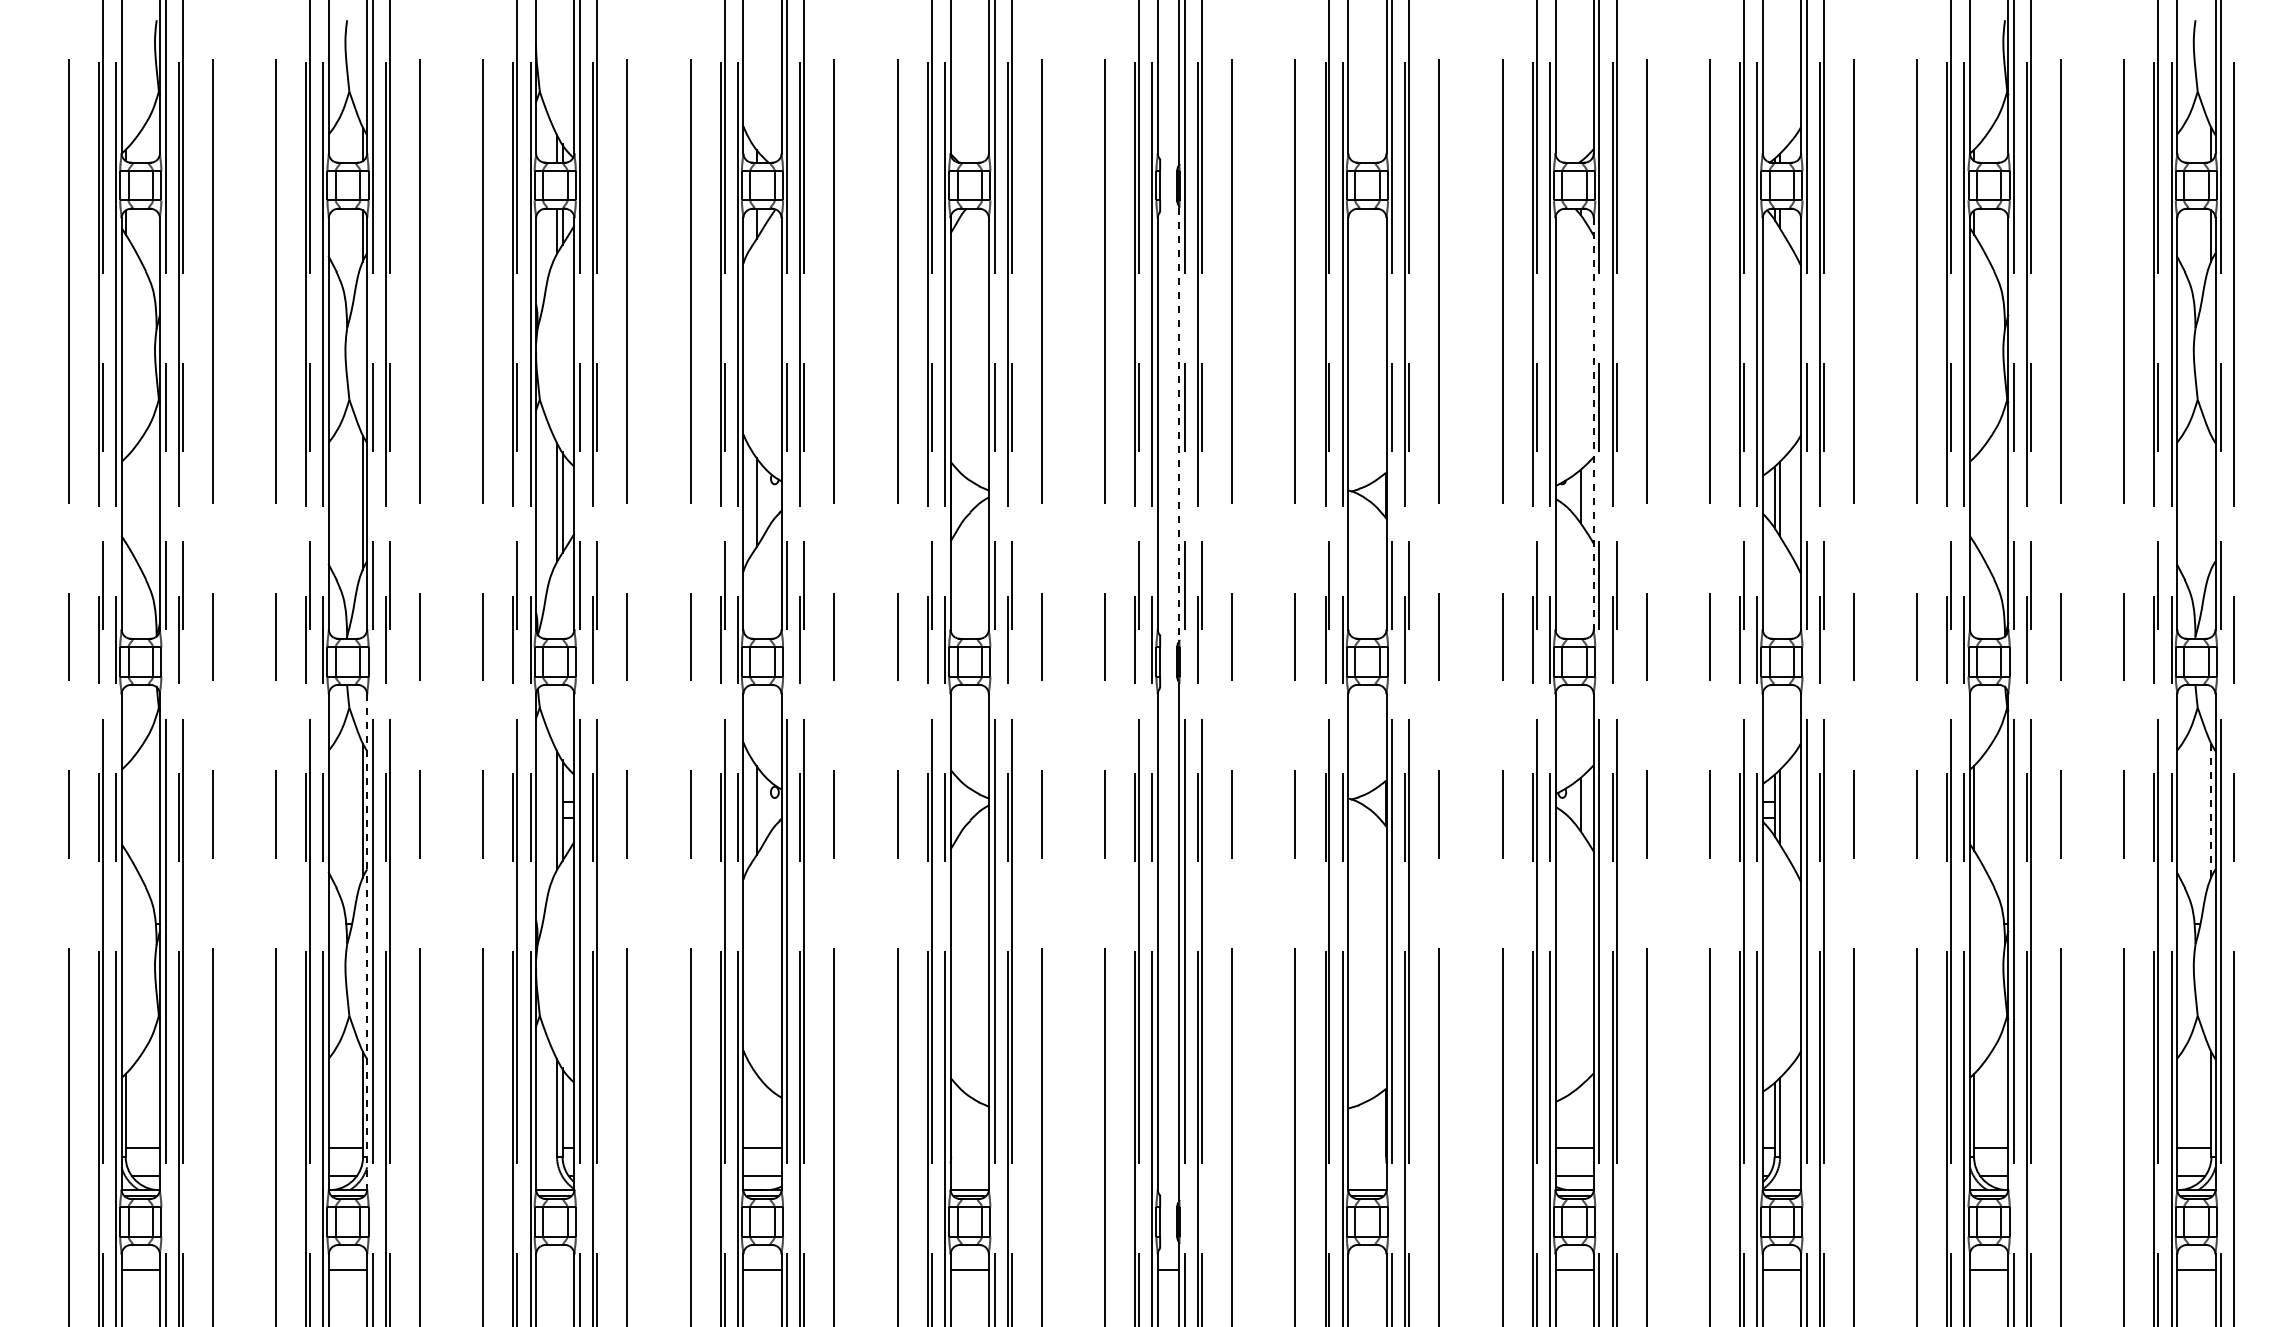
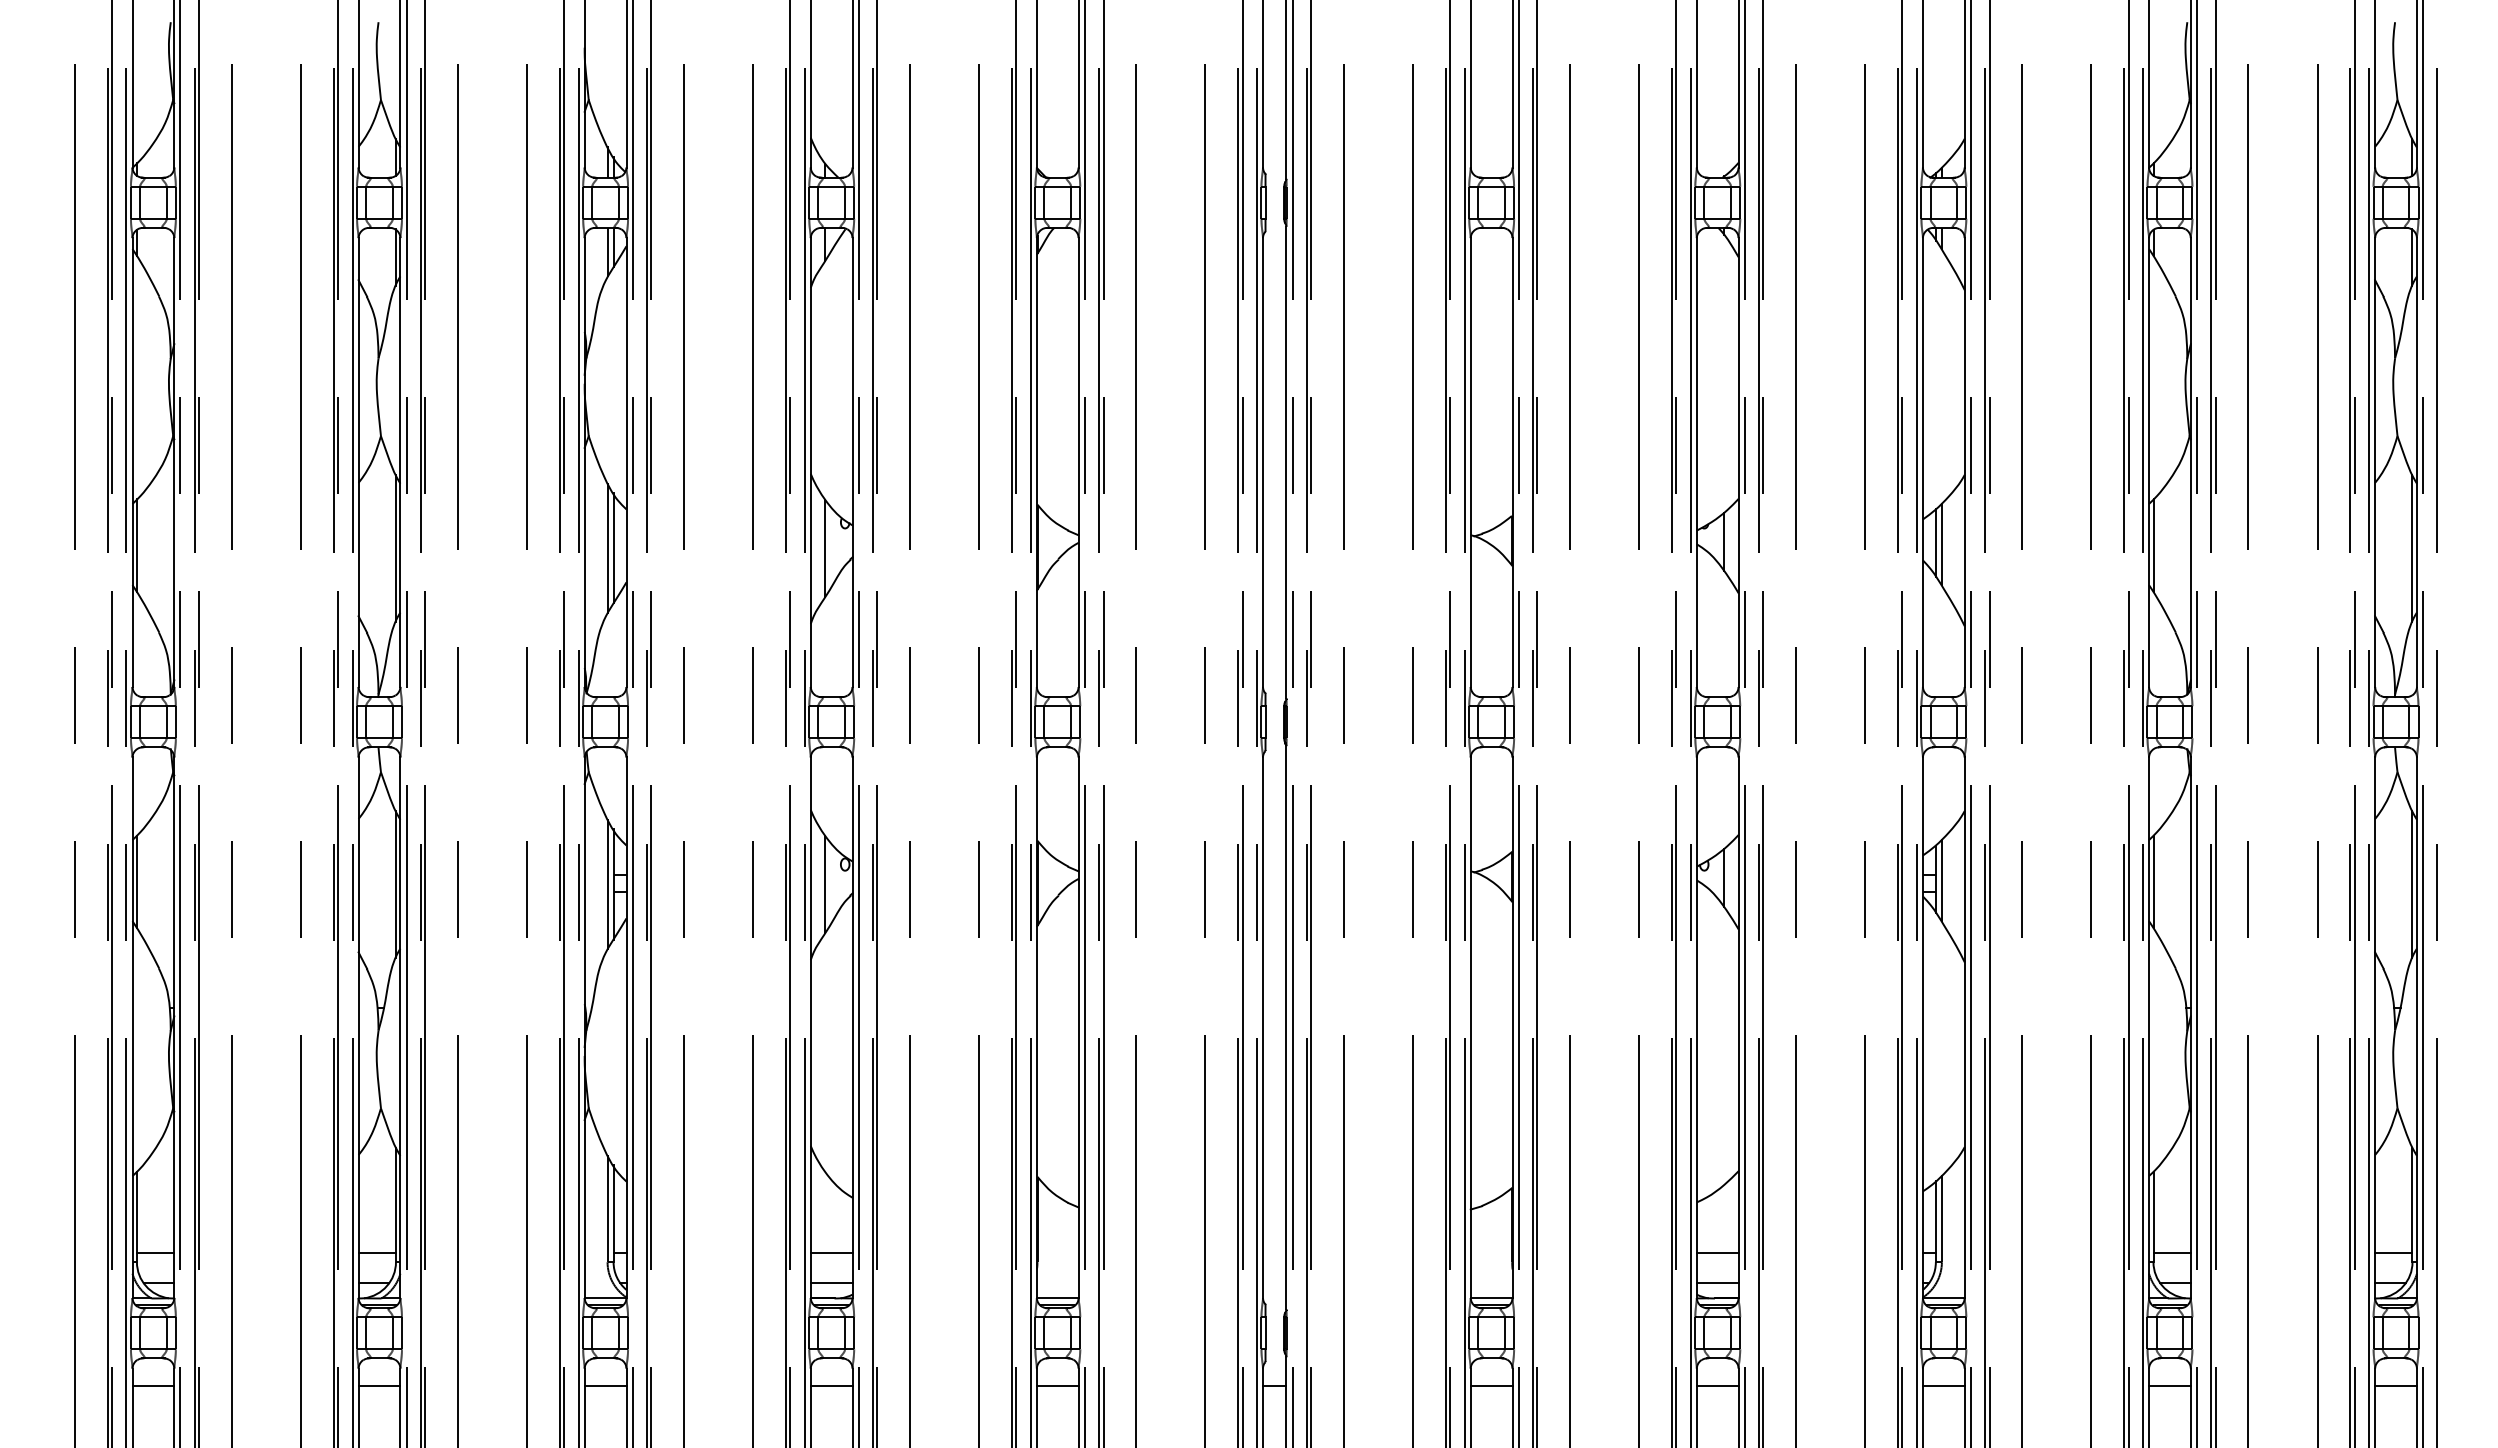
line: (1179, 423) -> (1286, 462), dashed -> solid
line: (1593, 424) -> (1738, 463), dashed -> solid
line: (126, 499) -> (137, 545), added
line: (1974, 499) -> (2153, 545), added
line: (2211, 502) -> (2412, 548), added
line: (126, 807) -> (137, 881), added
line: (2211, 811) -> (2412, 885), dashed -> solid
line: (367, 942) -> (400, 1028), dashed -> solid
line: (555, 1269) -> (605, 1385), added
line: (1367, 1269) -> (1491, 1385), added

